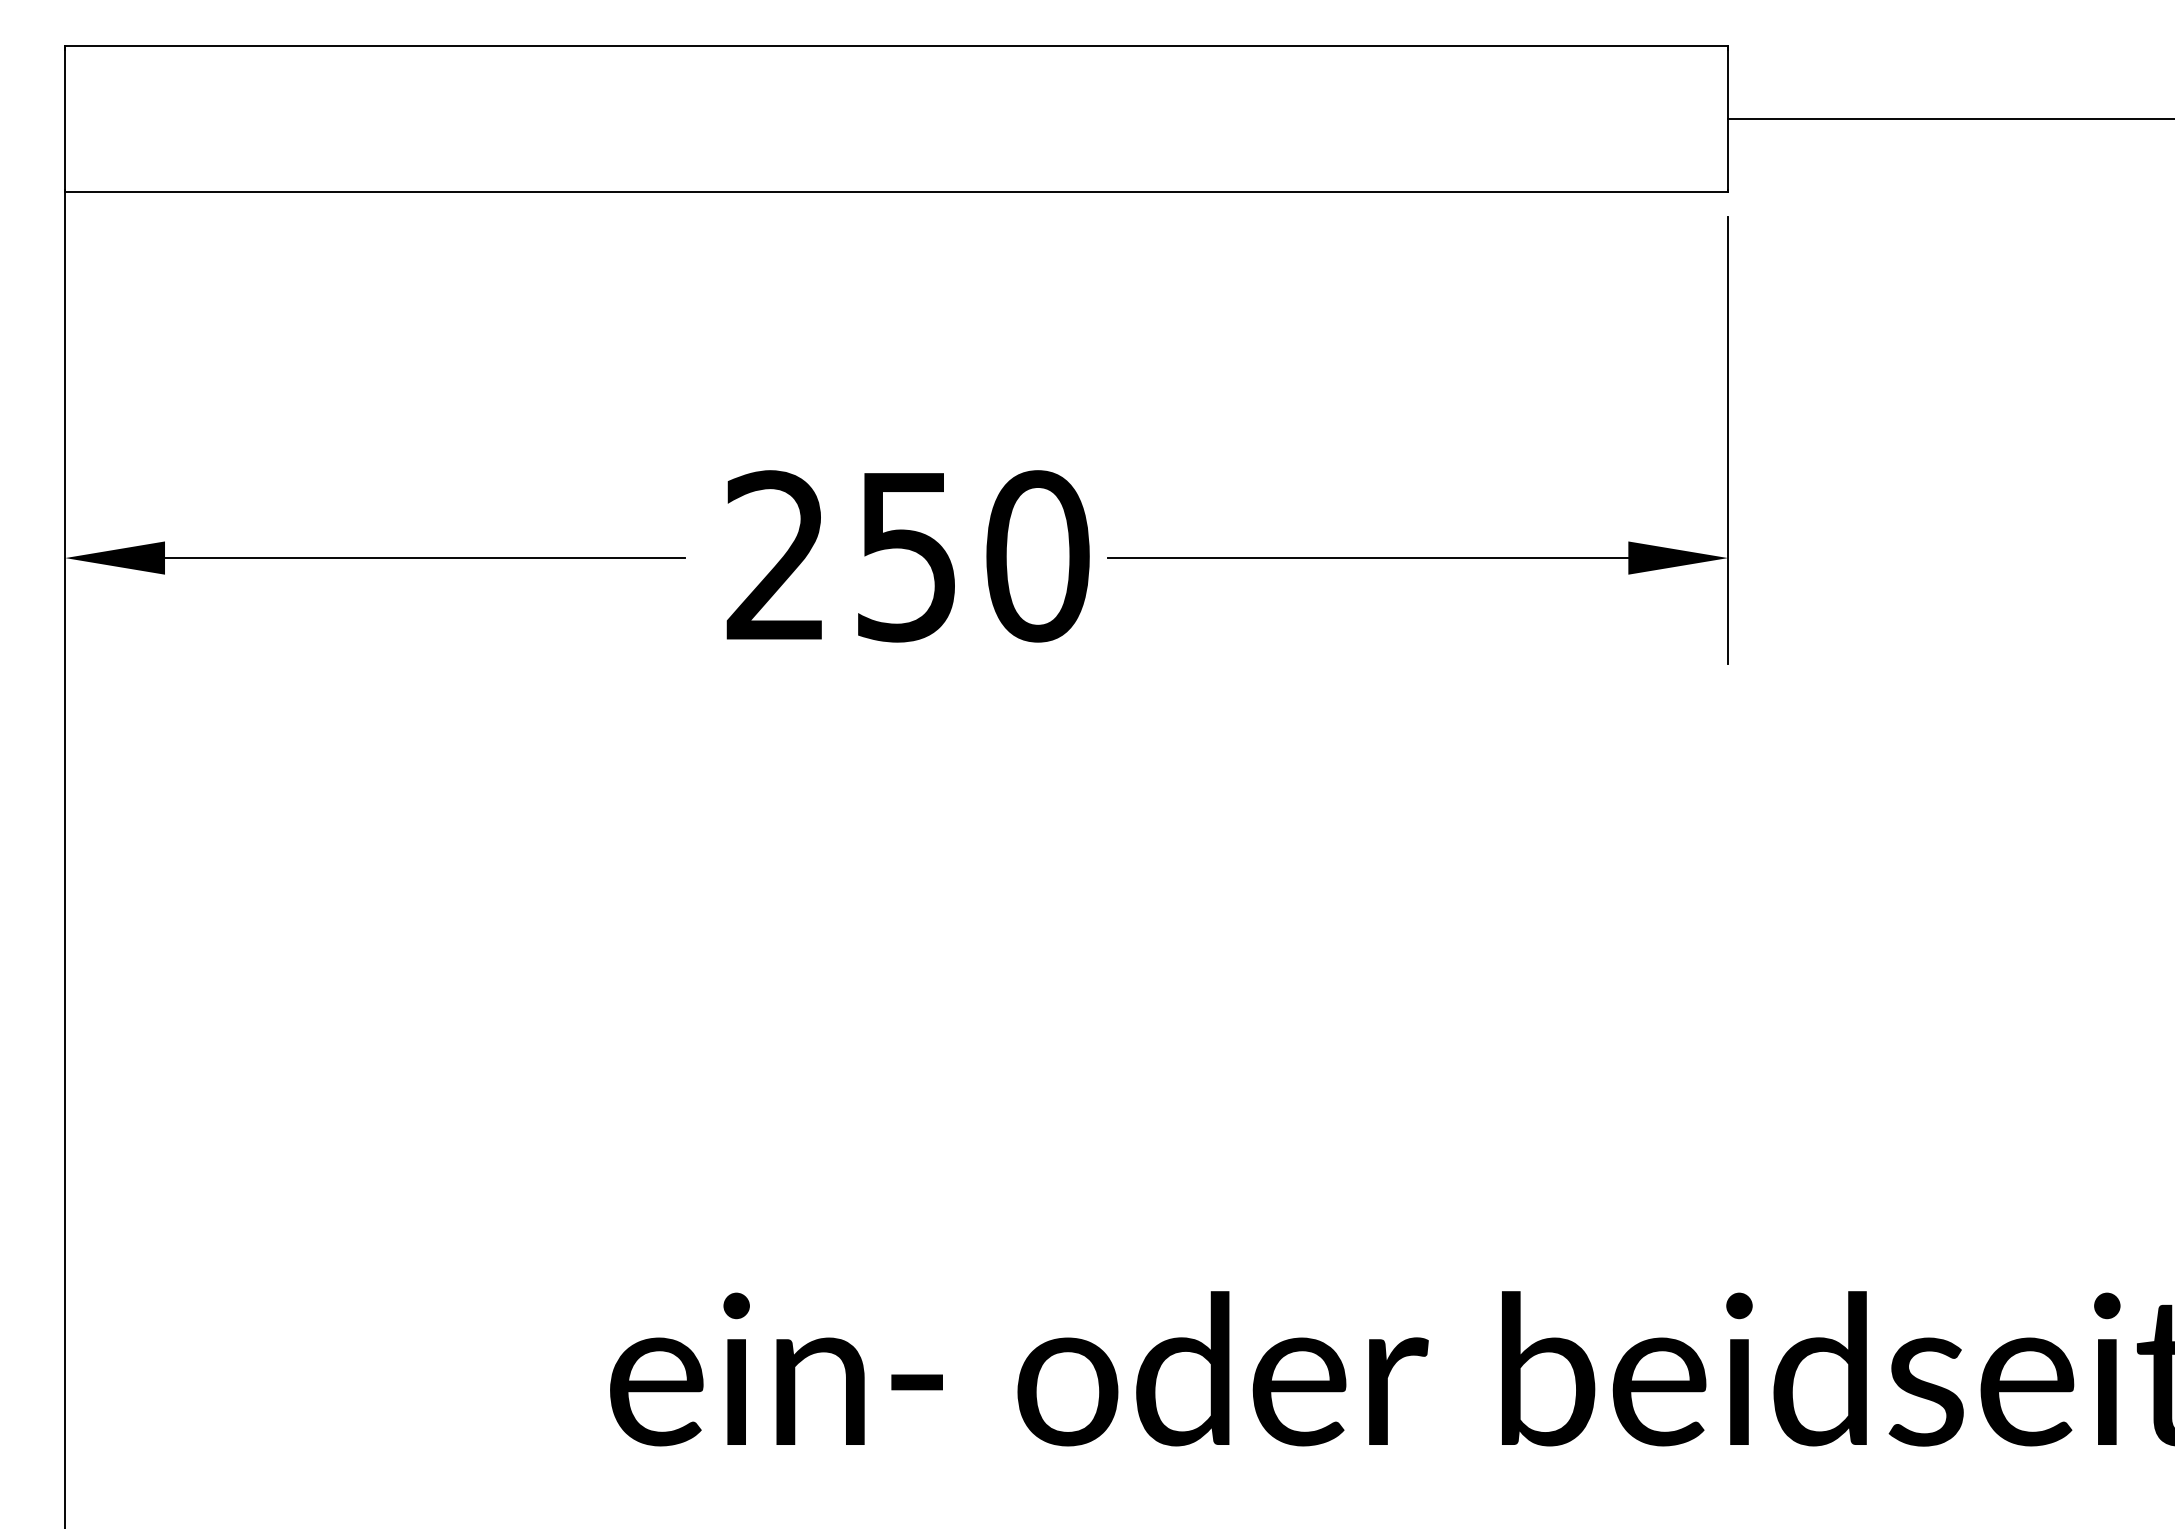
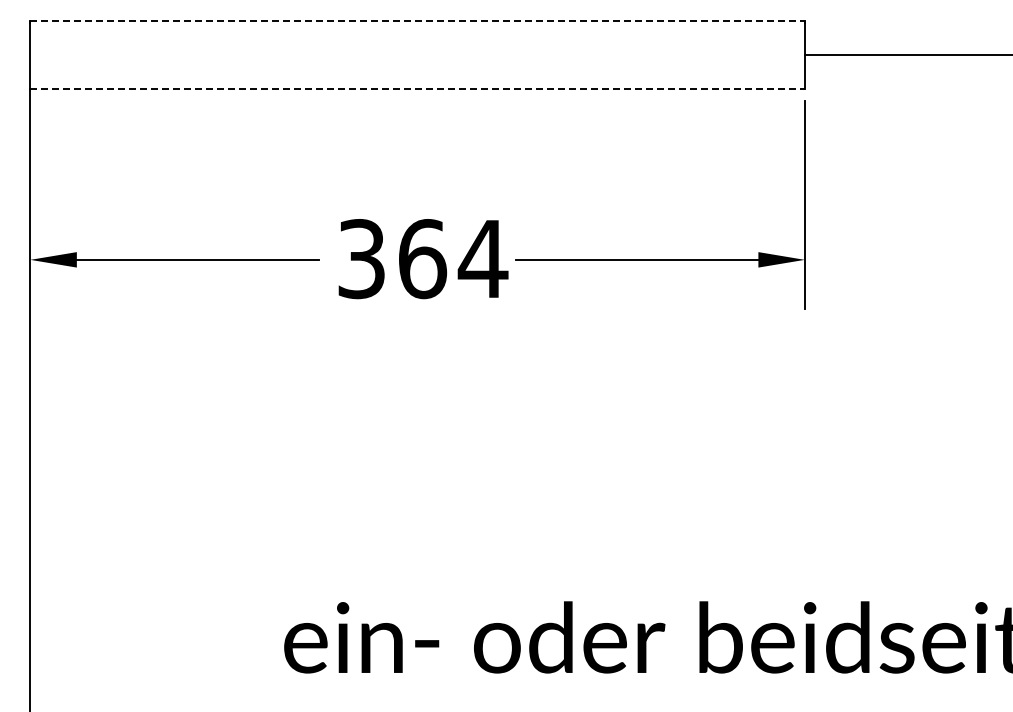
line: (898, 46) -> (418, 21), solid -> dashed
line: (898, 192) -> (418, 89), solid -> dashed
text: (909, 557) -> (423, 259), 250 -> 364

